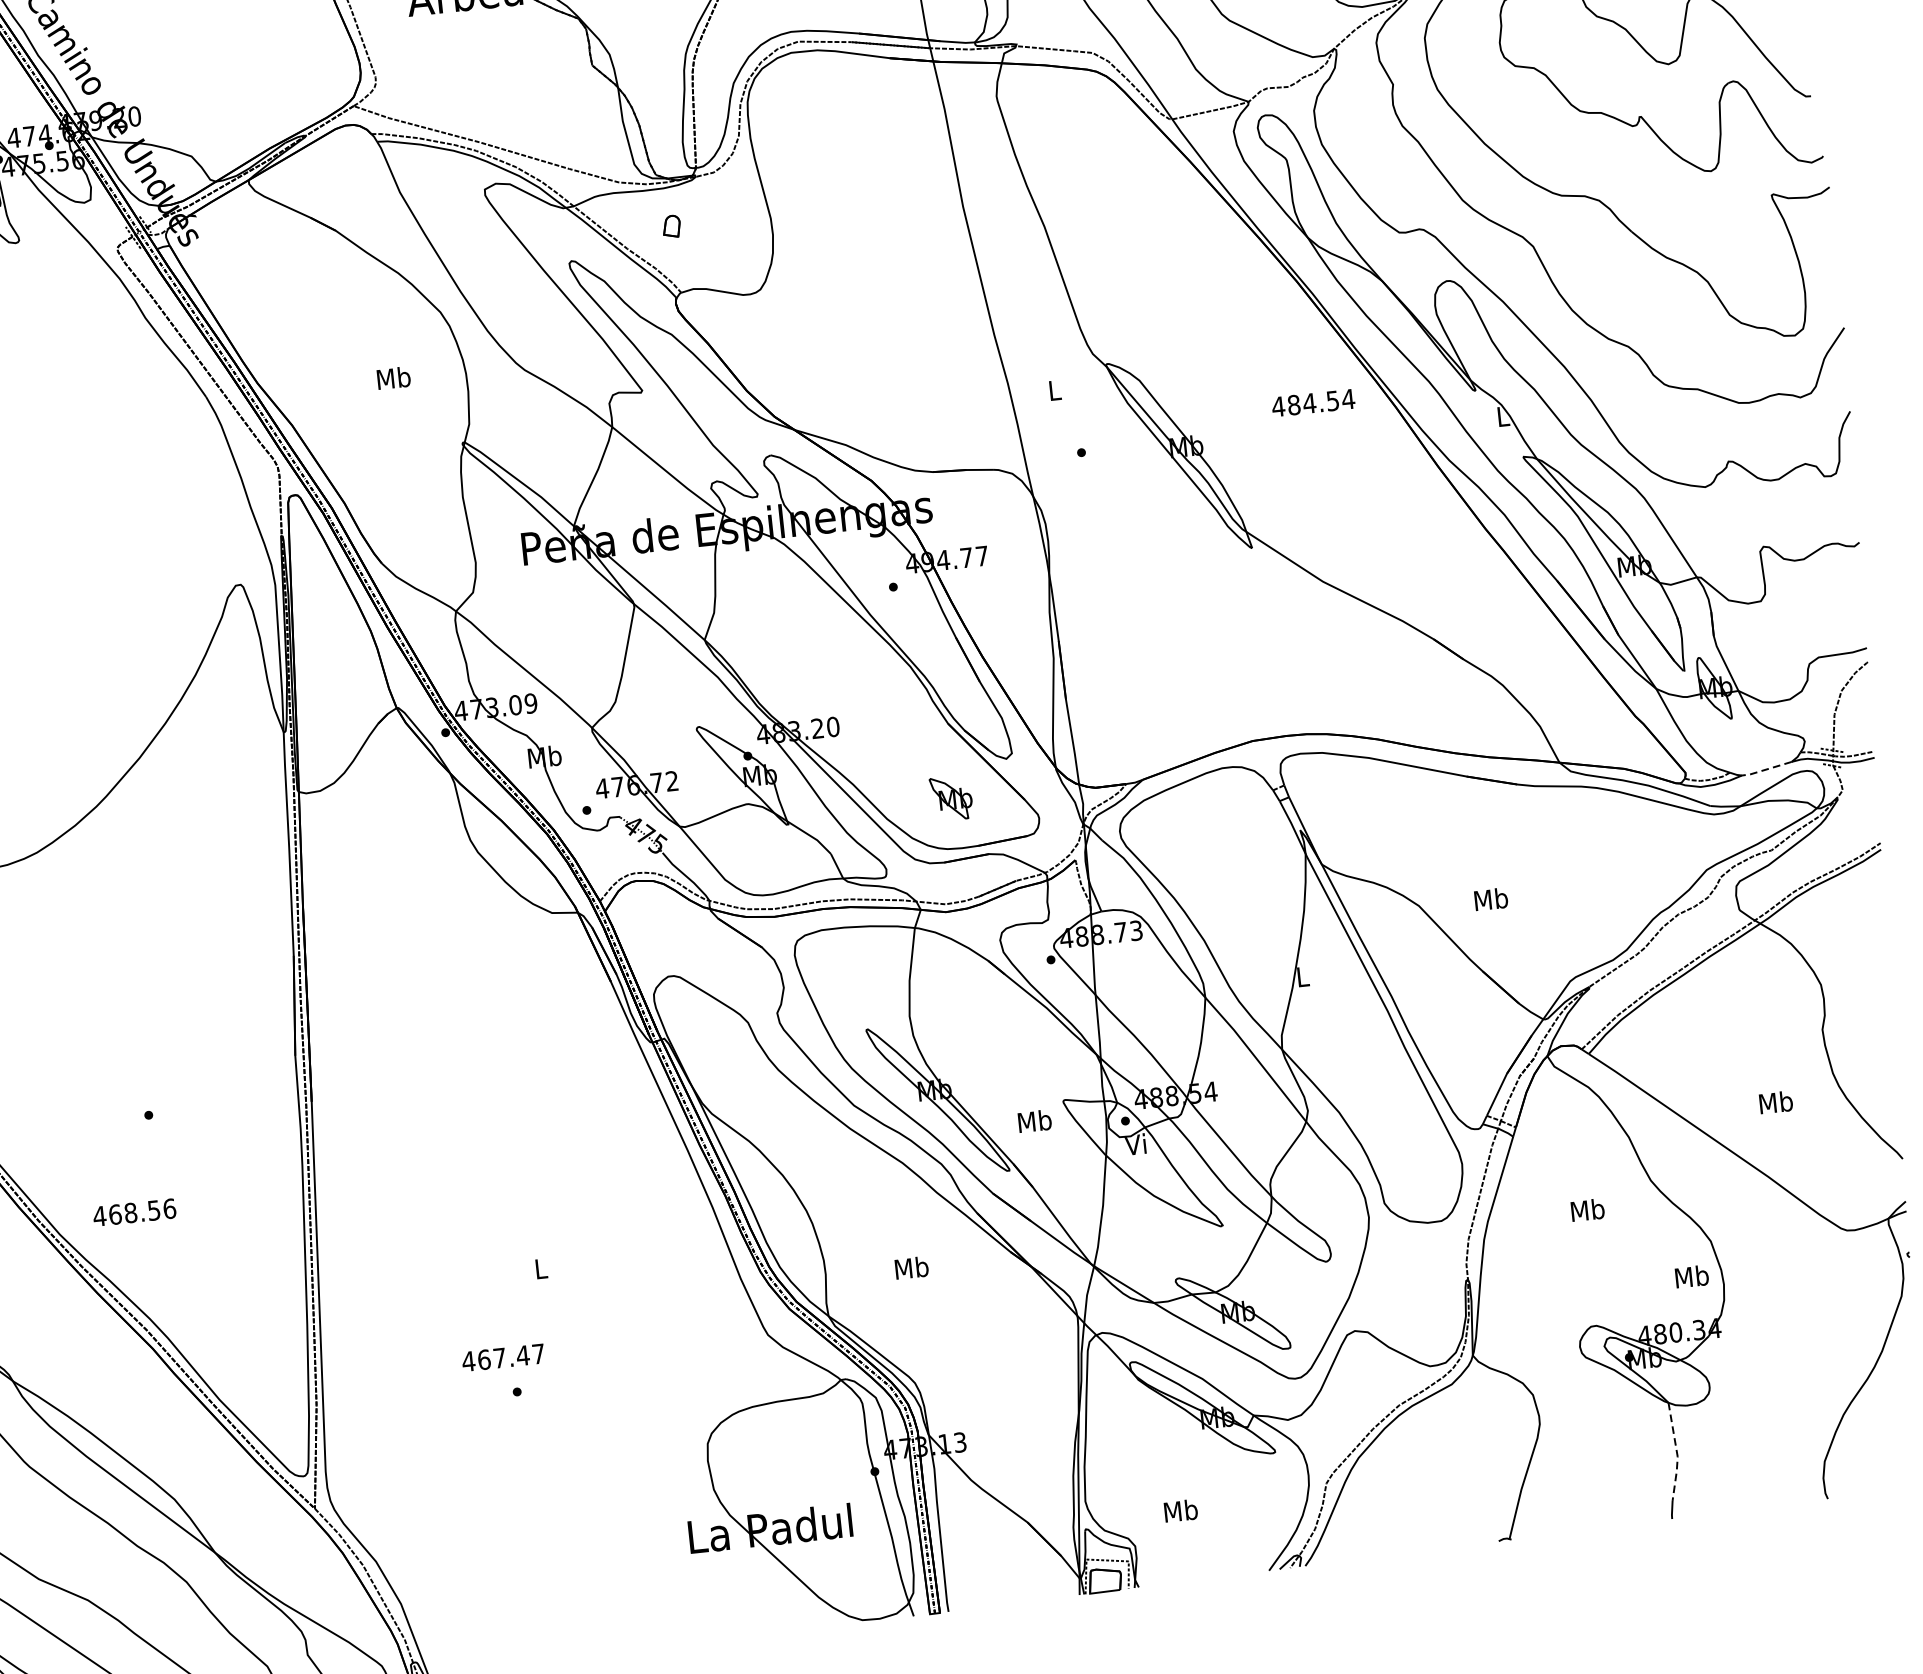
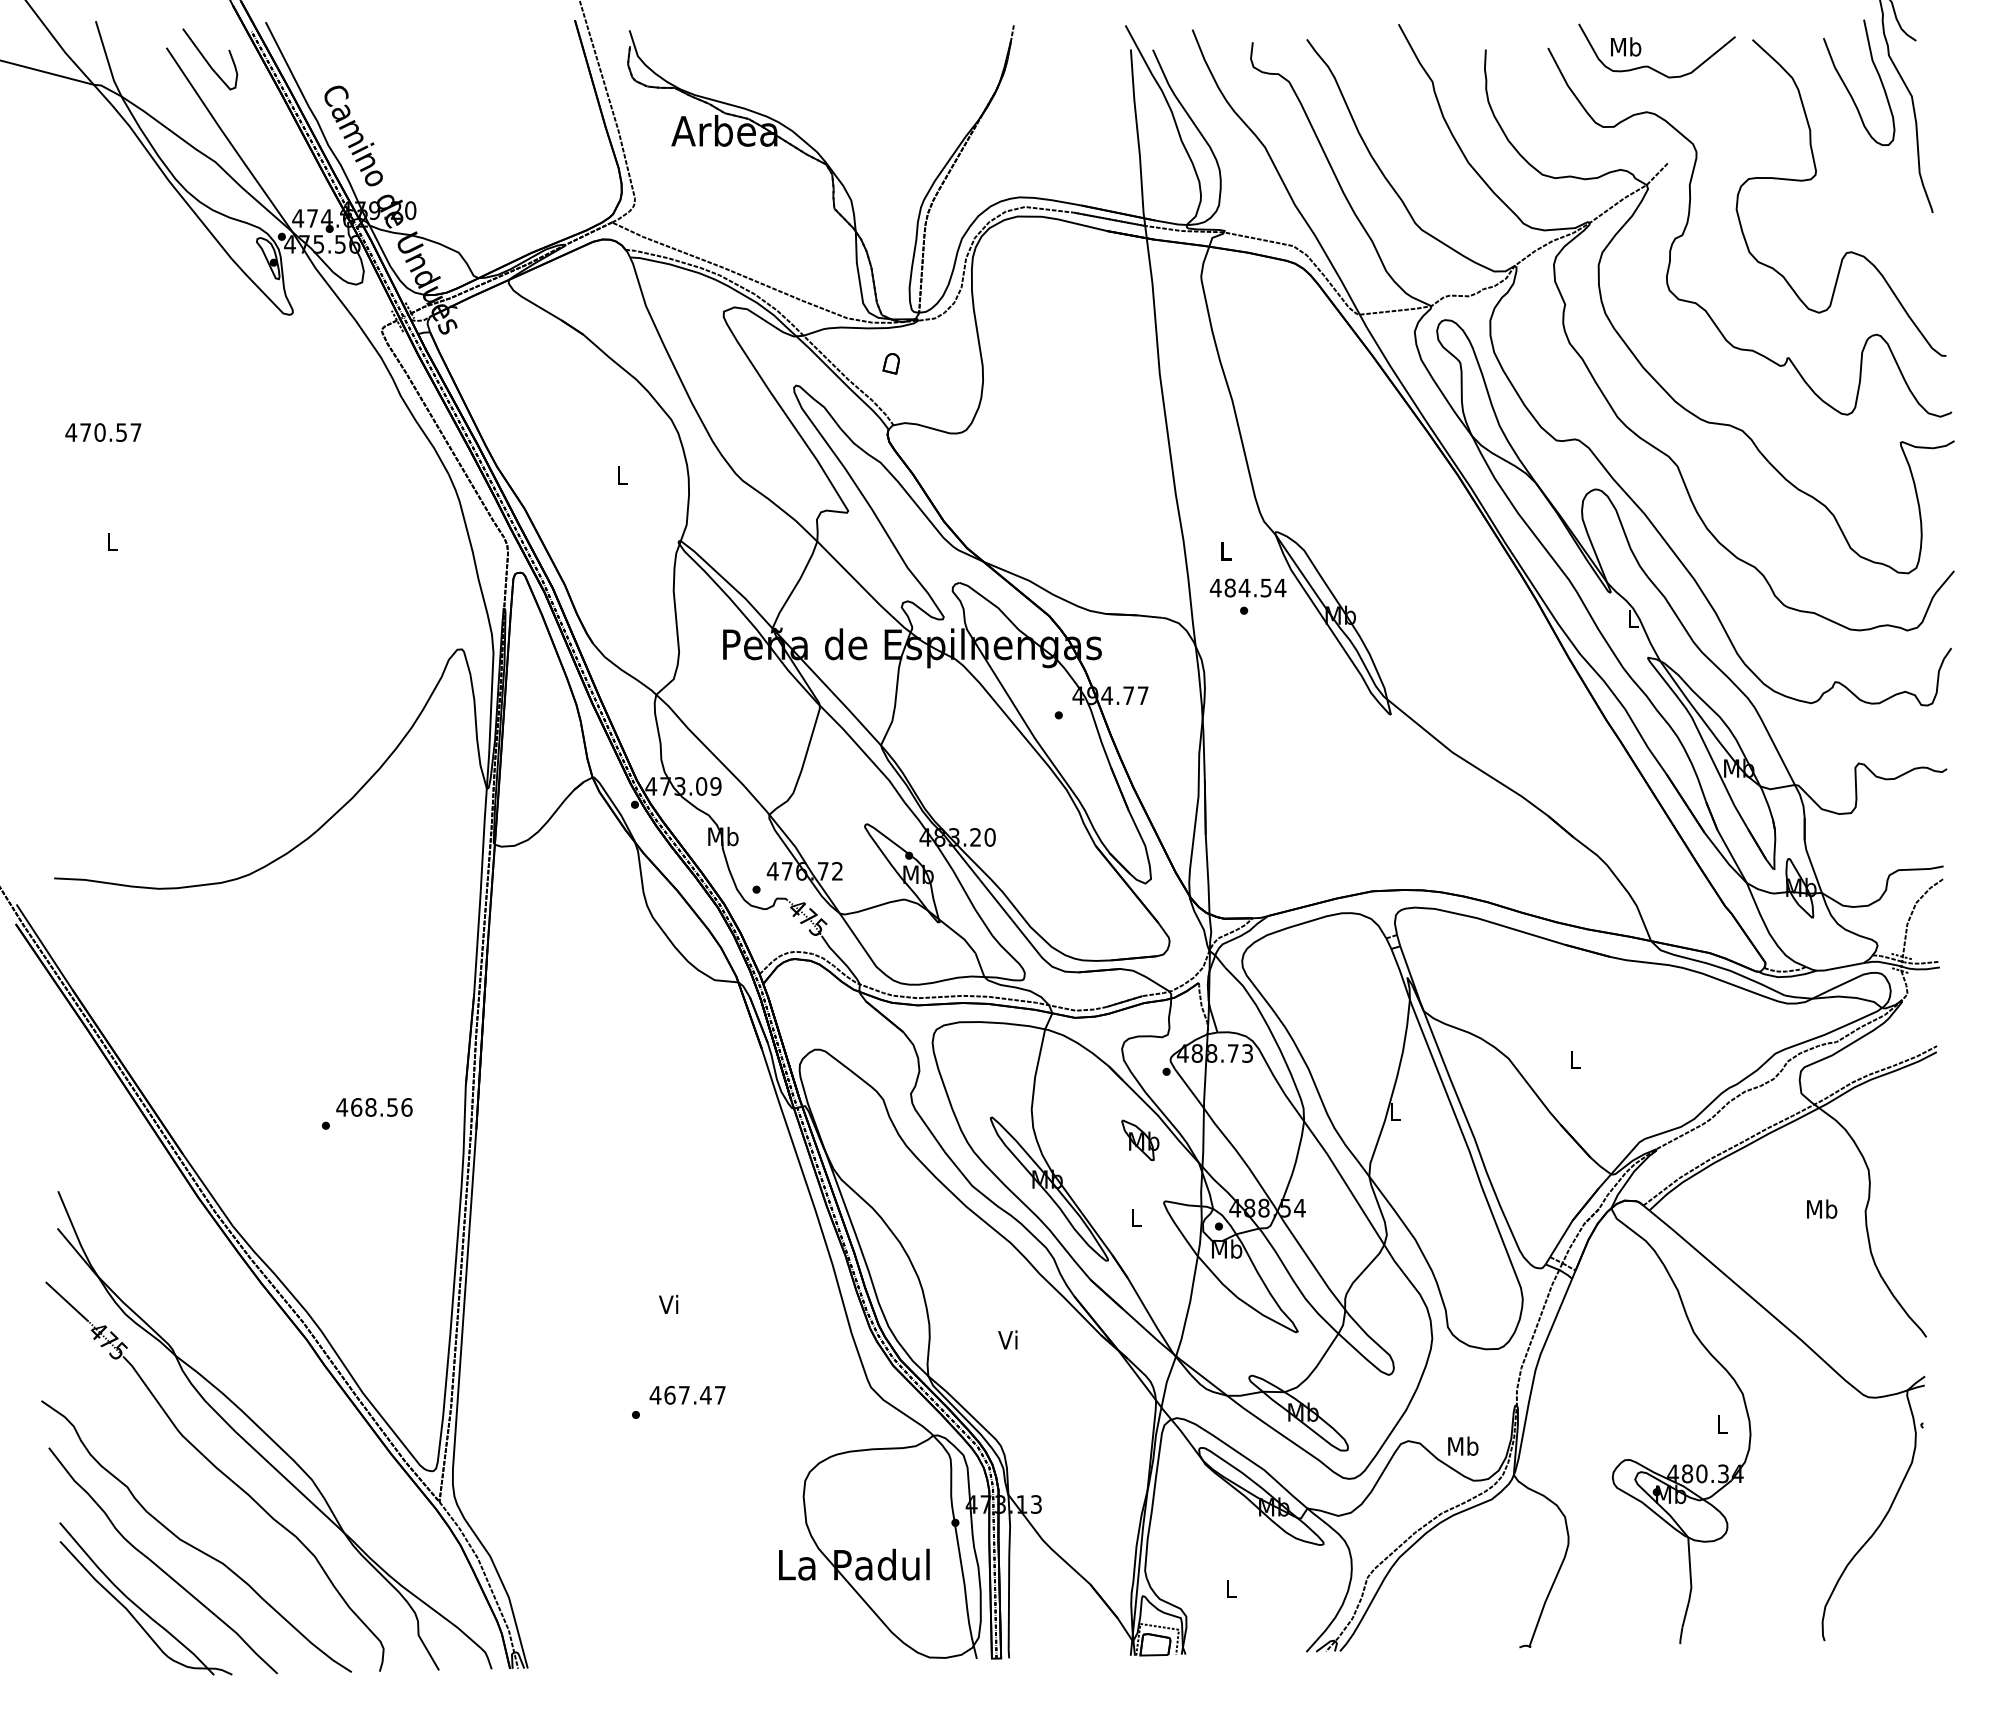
text: (394, 377) -> (622, 474), Mb -> L
text: (1312, 402) -> (1247, 587), moved
line: (1766, 769) -> (1839, 967), dashed -> solid
part: (951, 798) -> (1140, 1140), moved
text: (1491, 899) -> (1575, 1059), Mb -> L
text: (1776, 1101) -> (1822, 1208), moved
text: (1035, 1120) -> (1136, 1217), Mb -> L
text: (1137, 1143) -> (1227, 1248), Vi -> Mb
text: (1587, 1209) -> (1463, 1445), moved
text: (134, 1212) -> (374, 1107), moved
text: (539, 1267) -> (668, 1303), L -> Vi
text: (912, 1267) -> (1009, 1339), Mb -> Vi
text: (1692, 1275) -> (1722, 1423), Mb -> L
text: (503, 1356) -> (687, 1394), moved
line: (1677, 1453) -> (1691, 1584), dashed -> solid
text: (1180, 1510) -> (1231, 1588), Mb -> L

